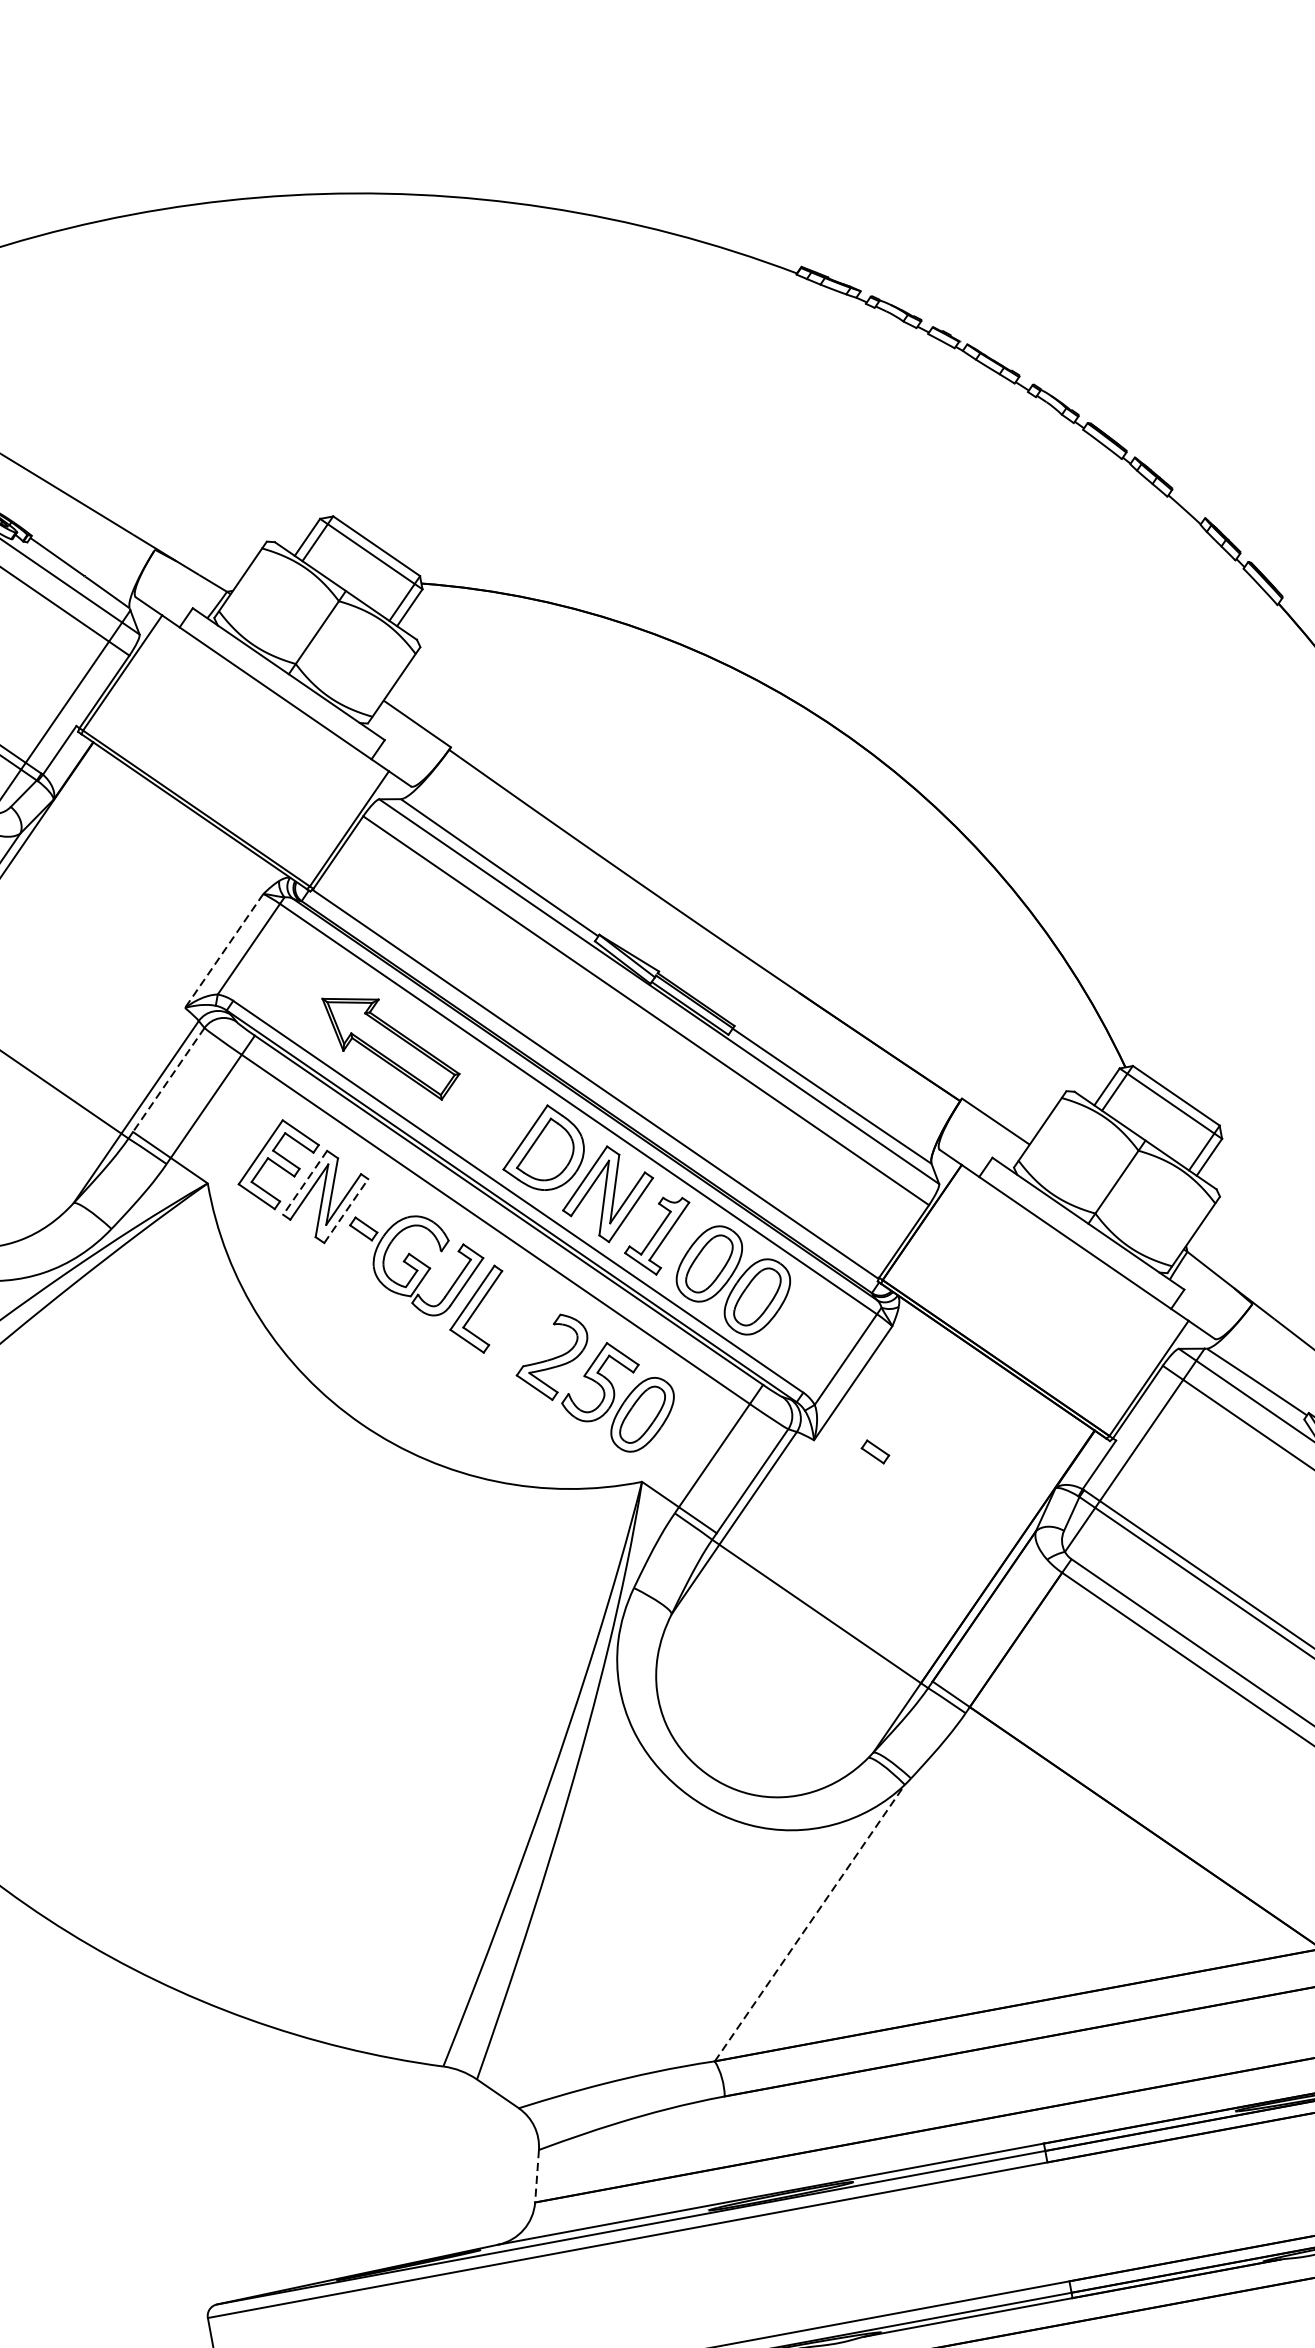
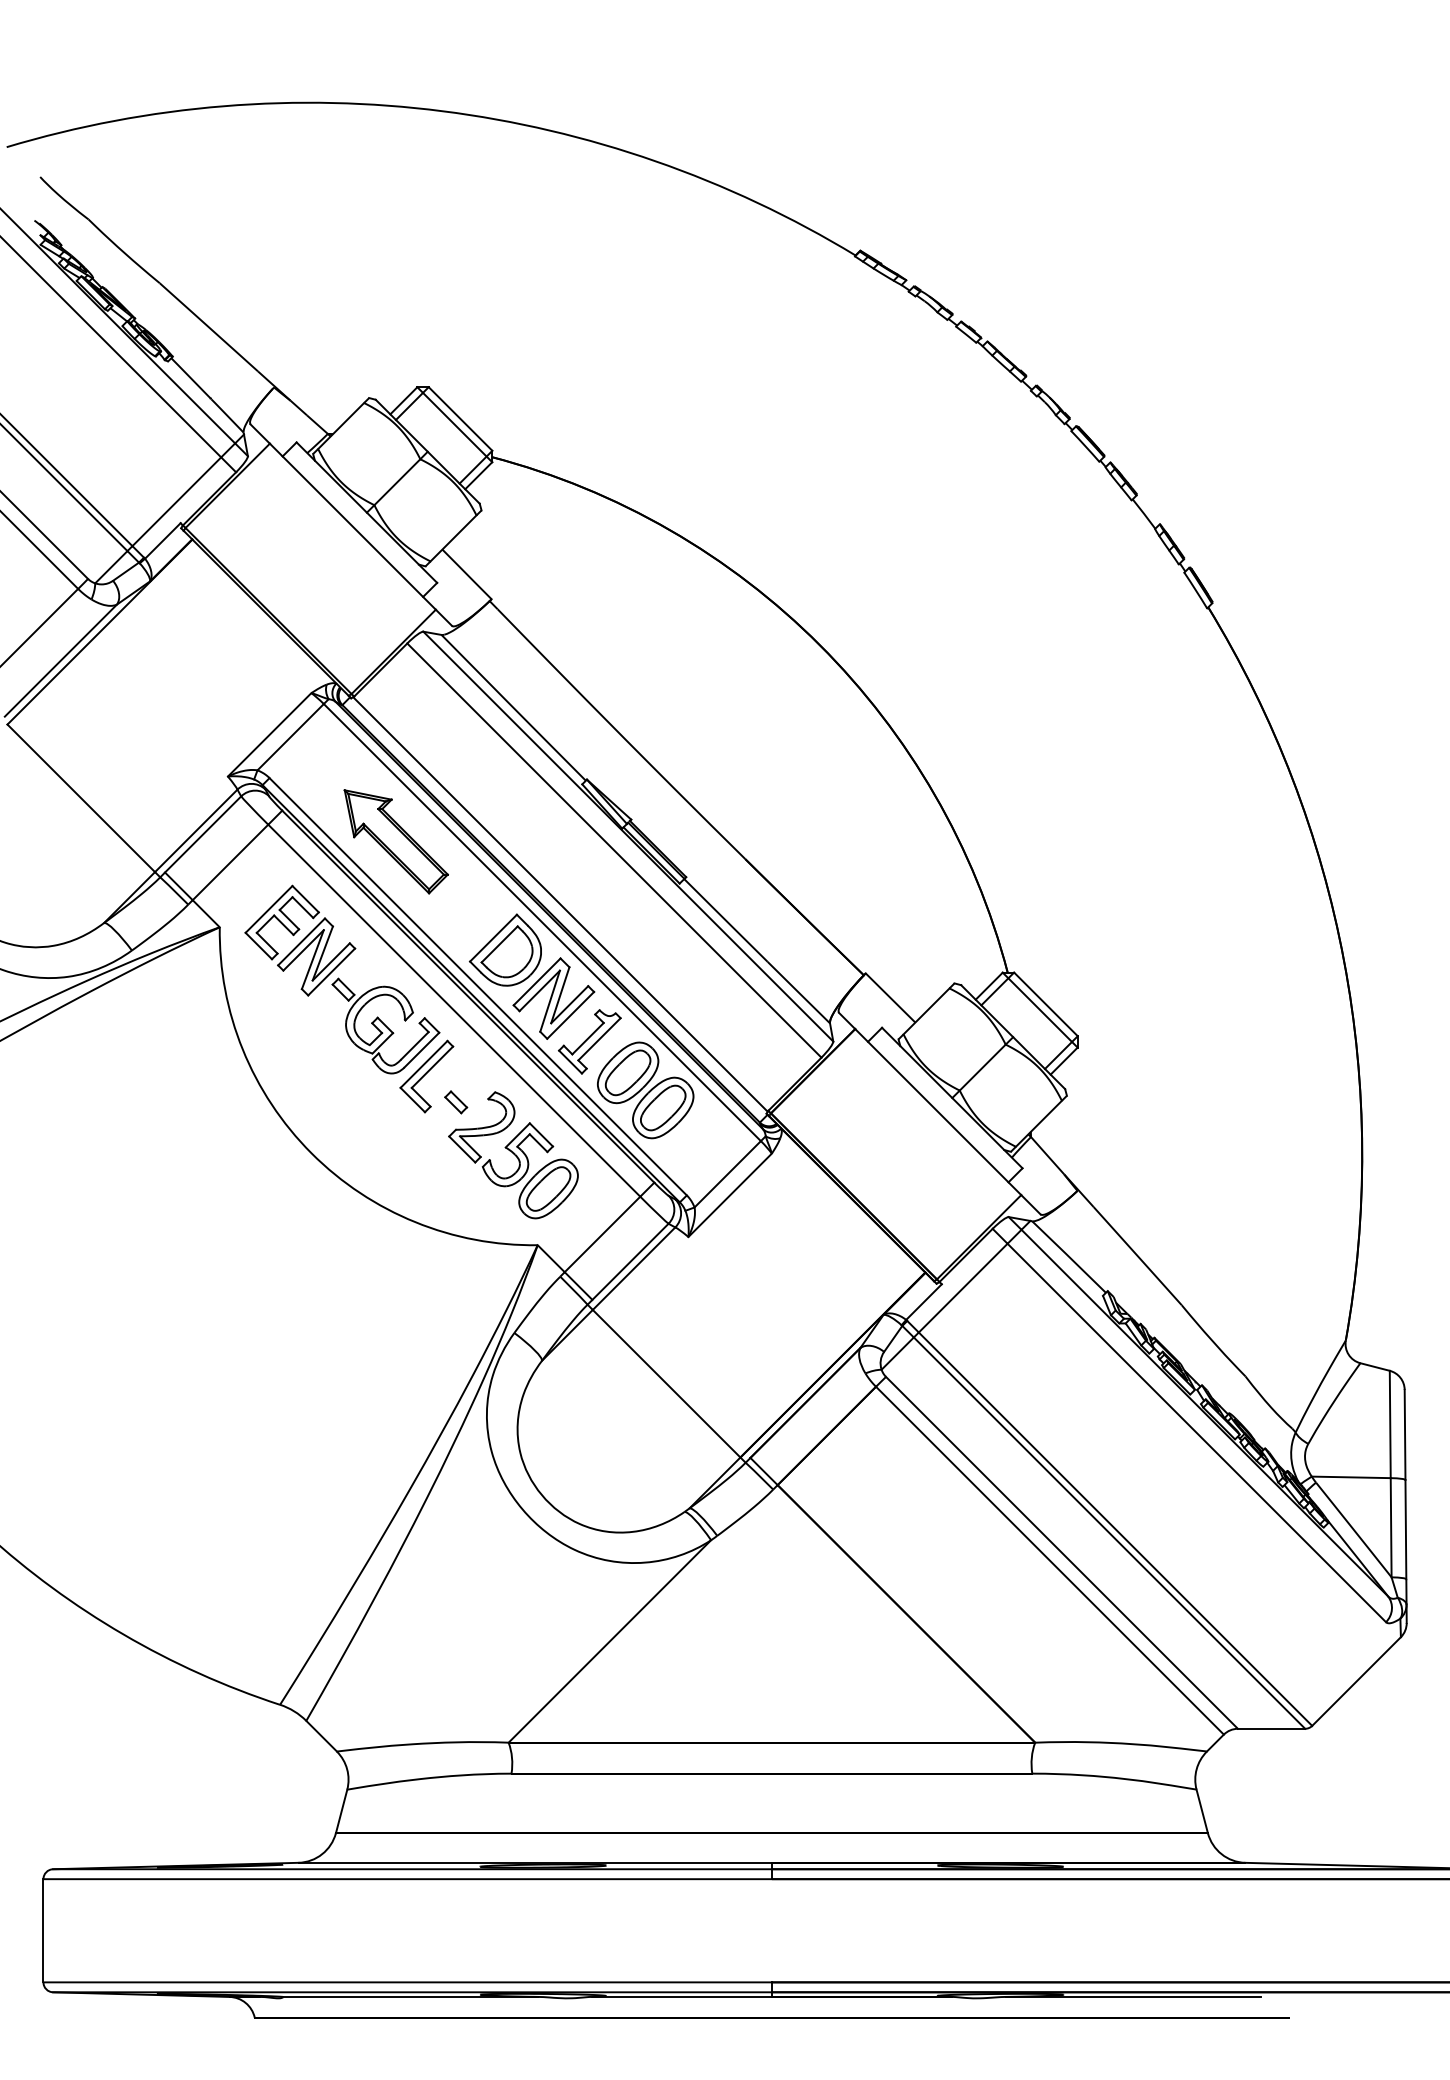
line: (223, 950) -> (269, 734), dashed -> solid
line: (169, 1079) -> (203, 834), dashed -> solid
line: (305, 1183) -> (301, 942), dashed -> solid
line: (345, 1210) -> (331, 971), dashed -> solid
part: (875, 1452) -> (456, 1102), moved
line: (810, 1923) -> (610, 1641), dashed -> solid
line: (536, 2176) -> (341, 1811), dashed -> solid

